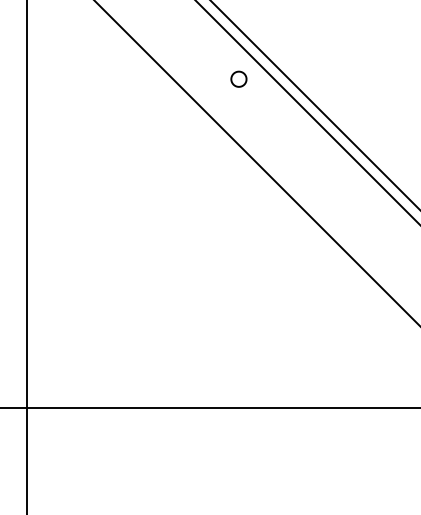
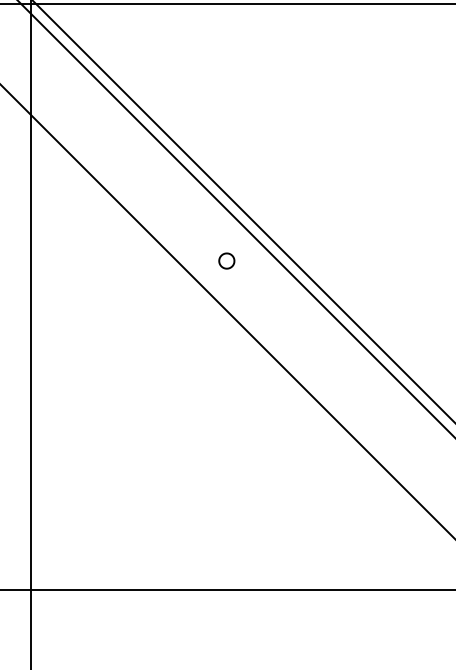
part: (238, 78) -> (226, 260), moved

